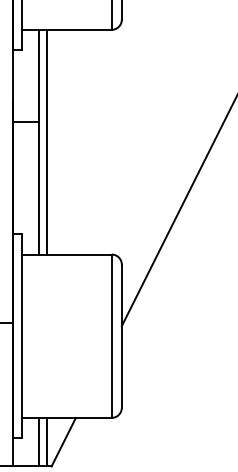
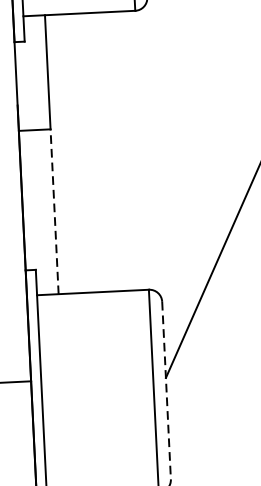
line: (47, 141) -> (62, 153), removed
line: (38, 187) -> (54, 210), solid -> dashed
line: (121, 336) -> (166, 390), solid -> dashed

